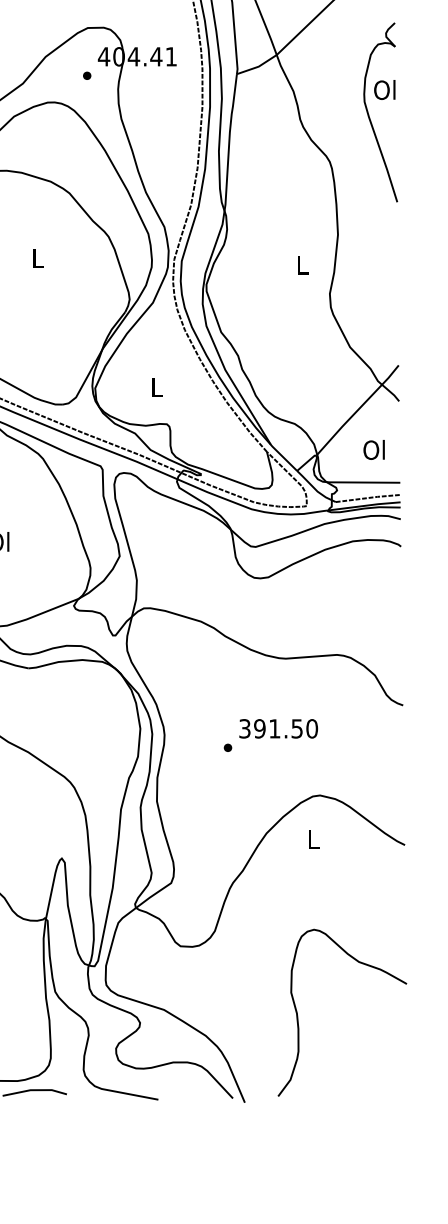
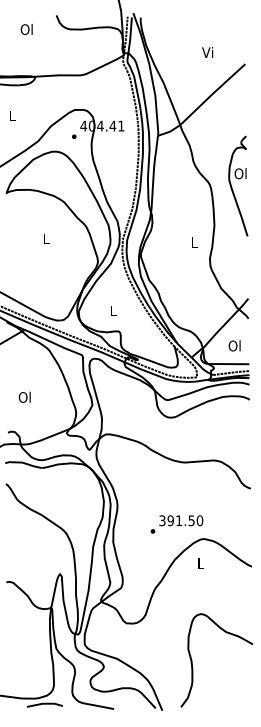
part: (381, 111) -> (238, 185), moved
text: (270, 735) -> (176, 524), moved

